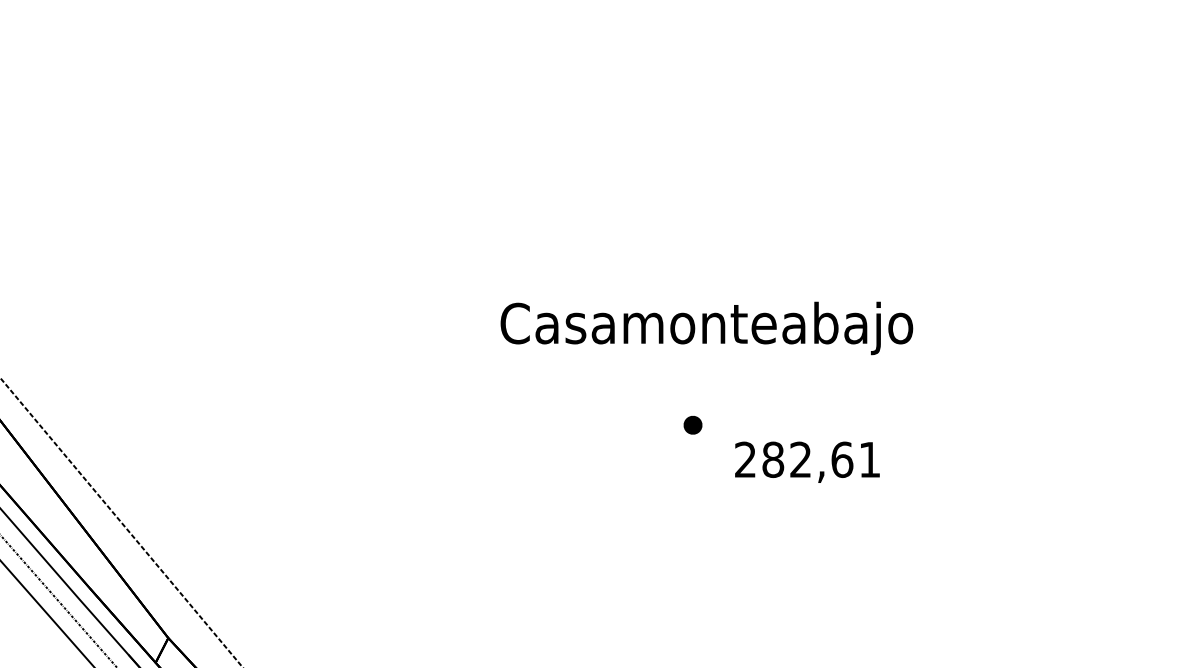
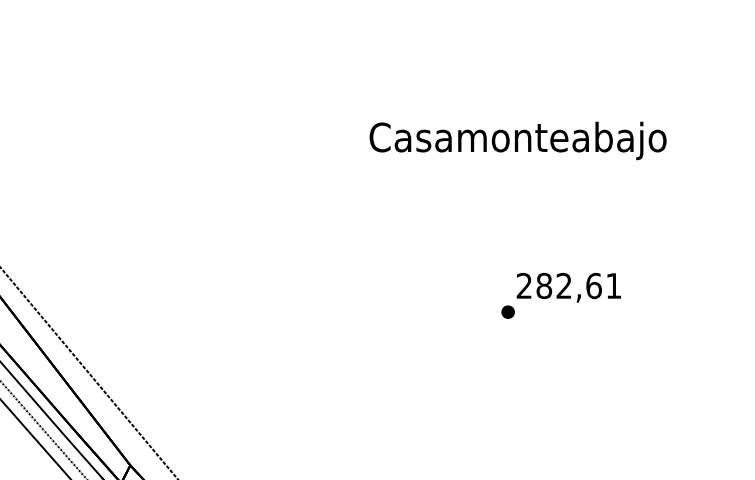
text: (706, 328) -> (517, 141), moved
text: (807, 461) -> (568, 287), moved

